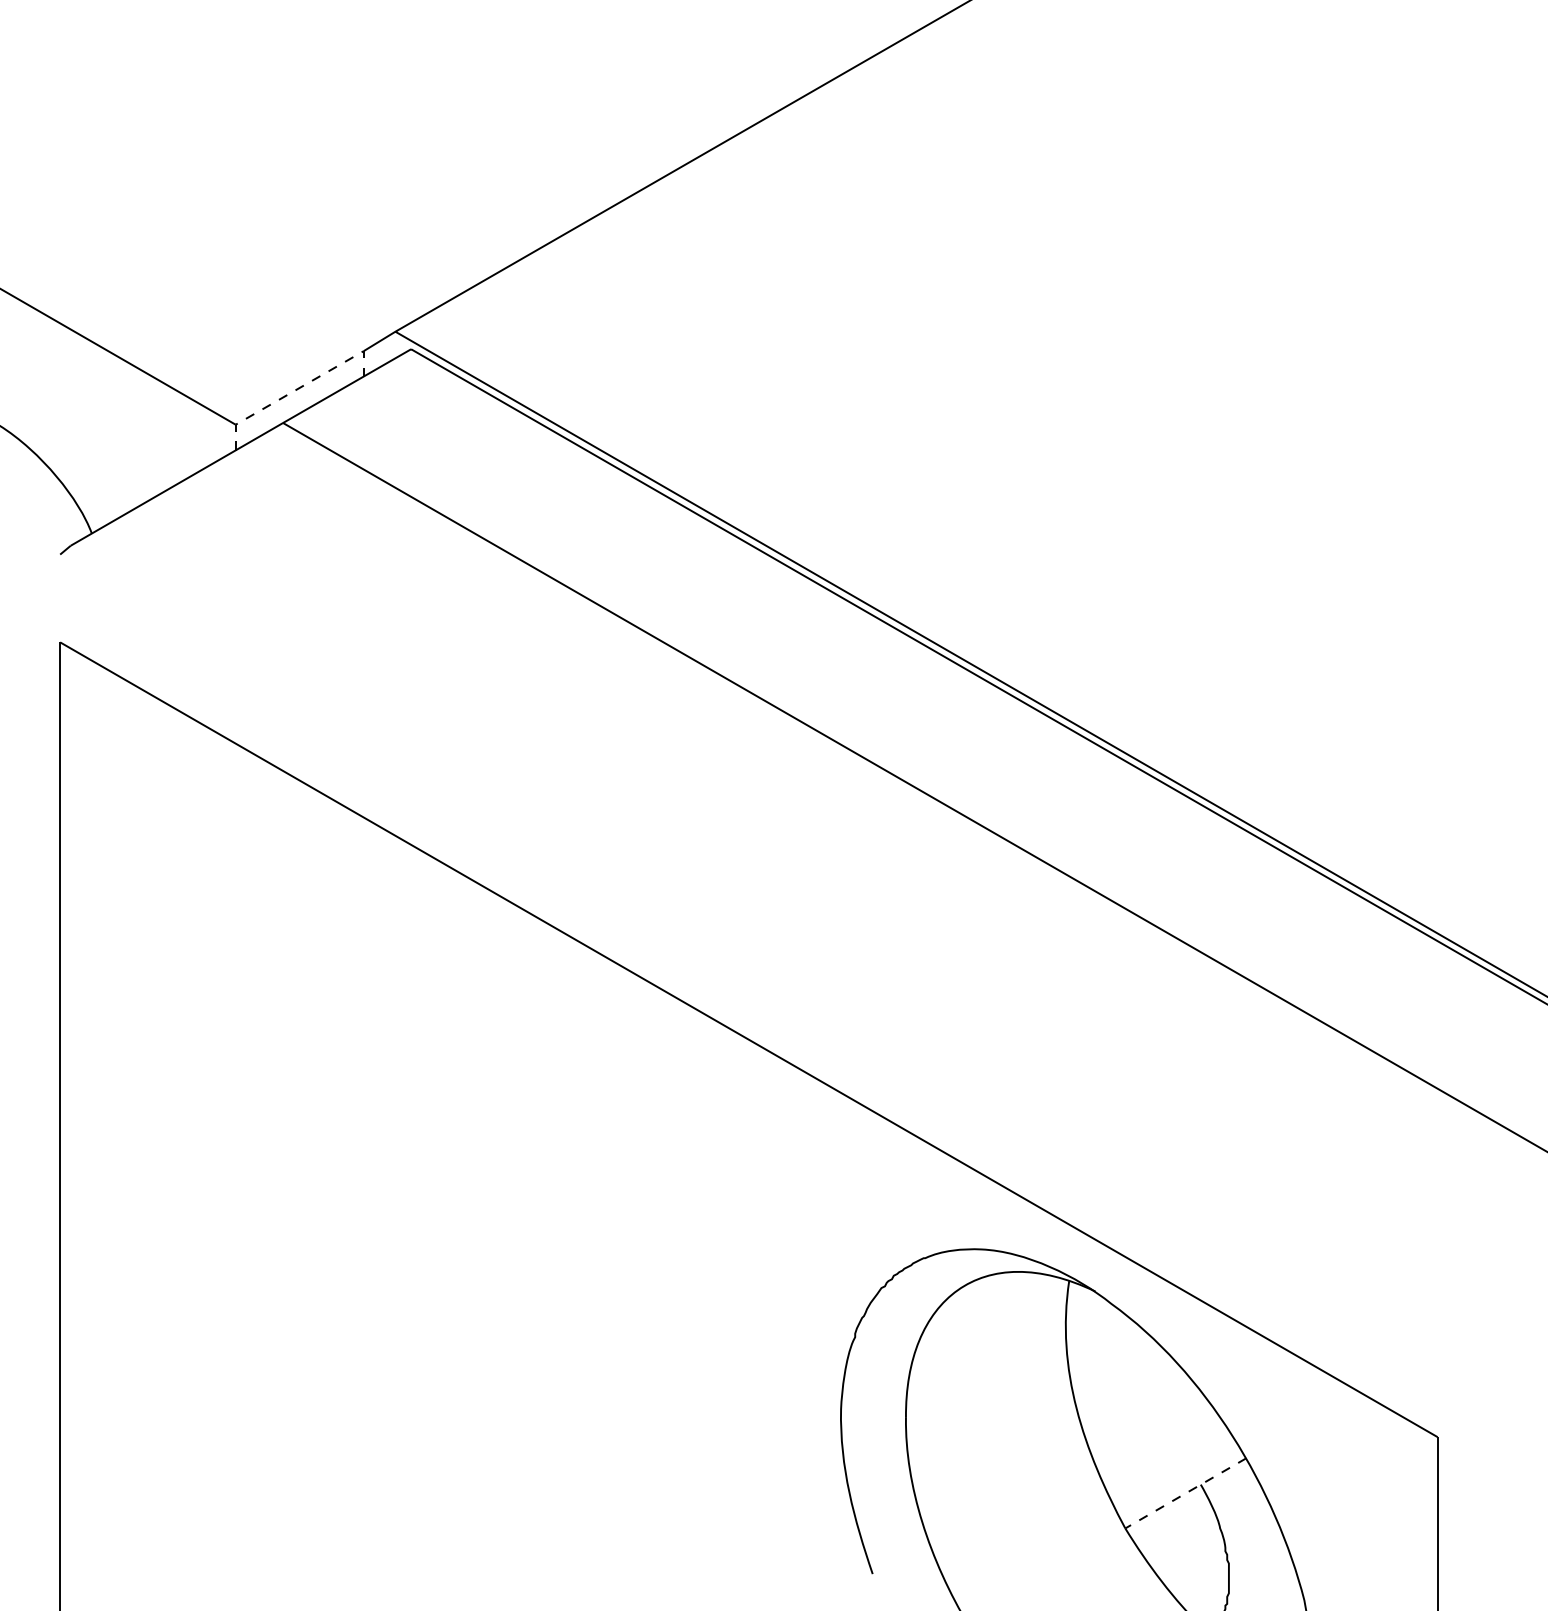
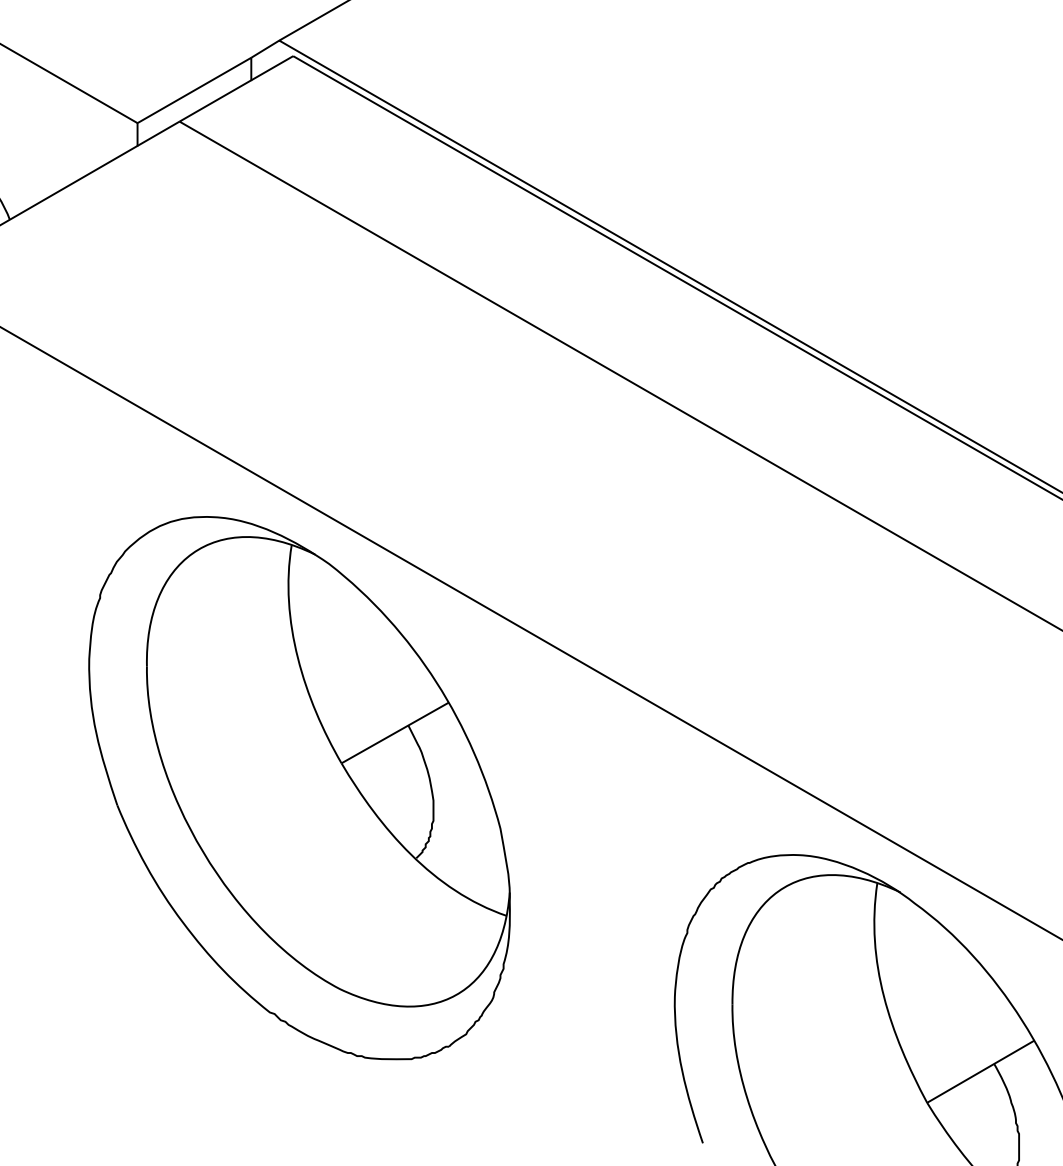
line: (299, 387) -> (194, 90), dashed -> solid
part: (418, 1173) -> (299, 787), added
line: (1185, 1493) -> (980, 1071), dashed -> solid

